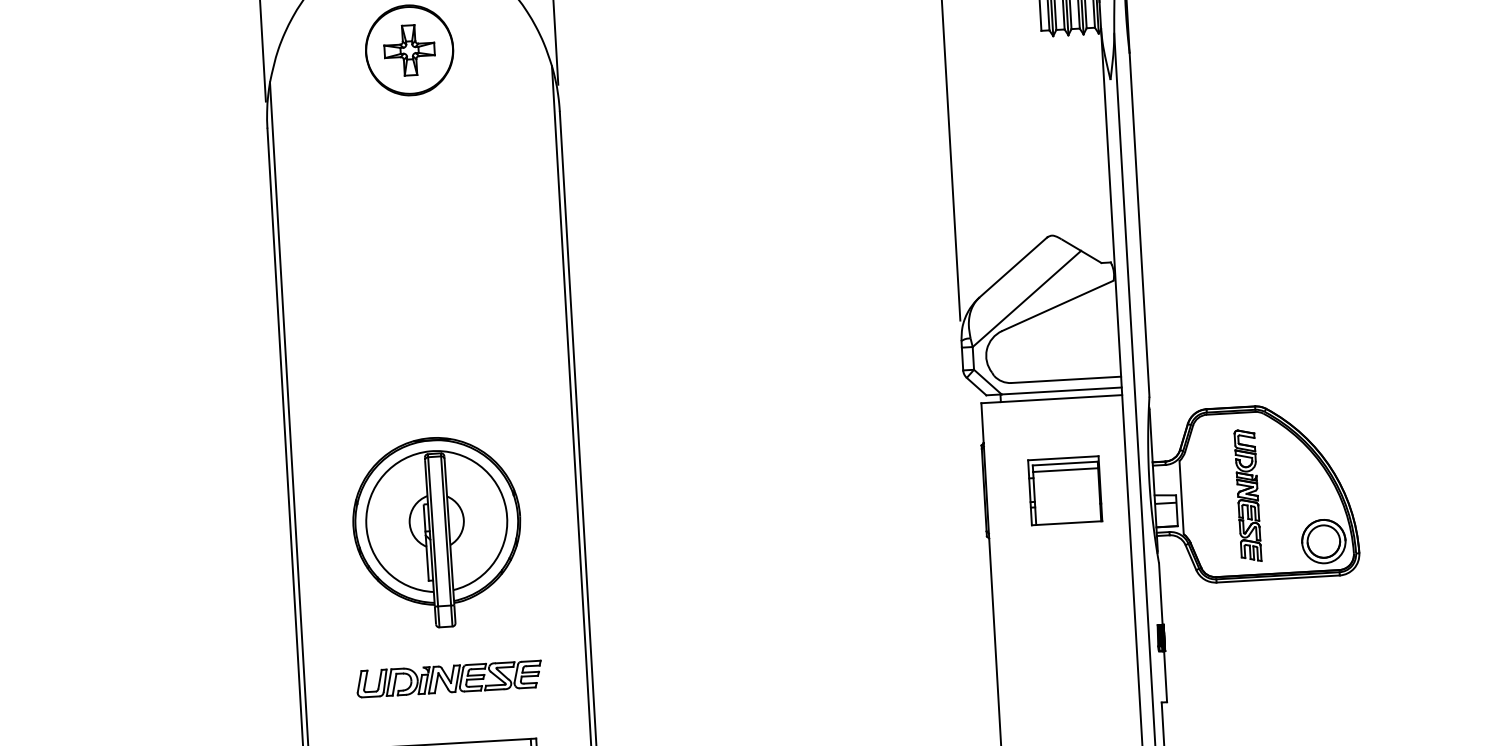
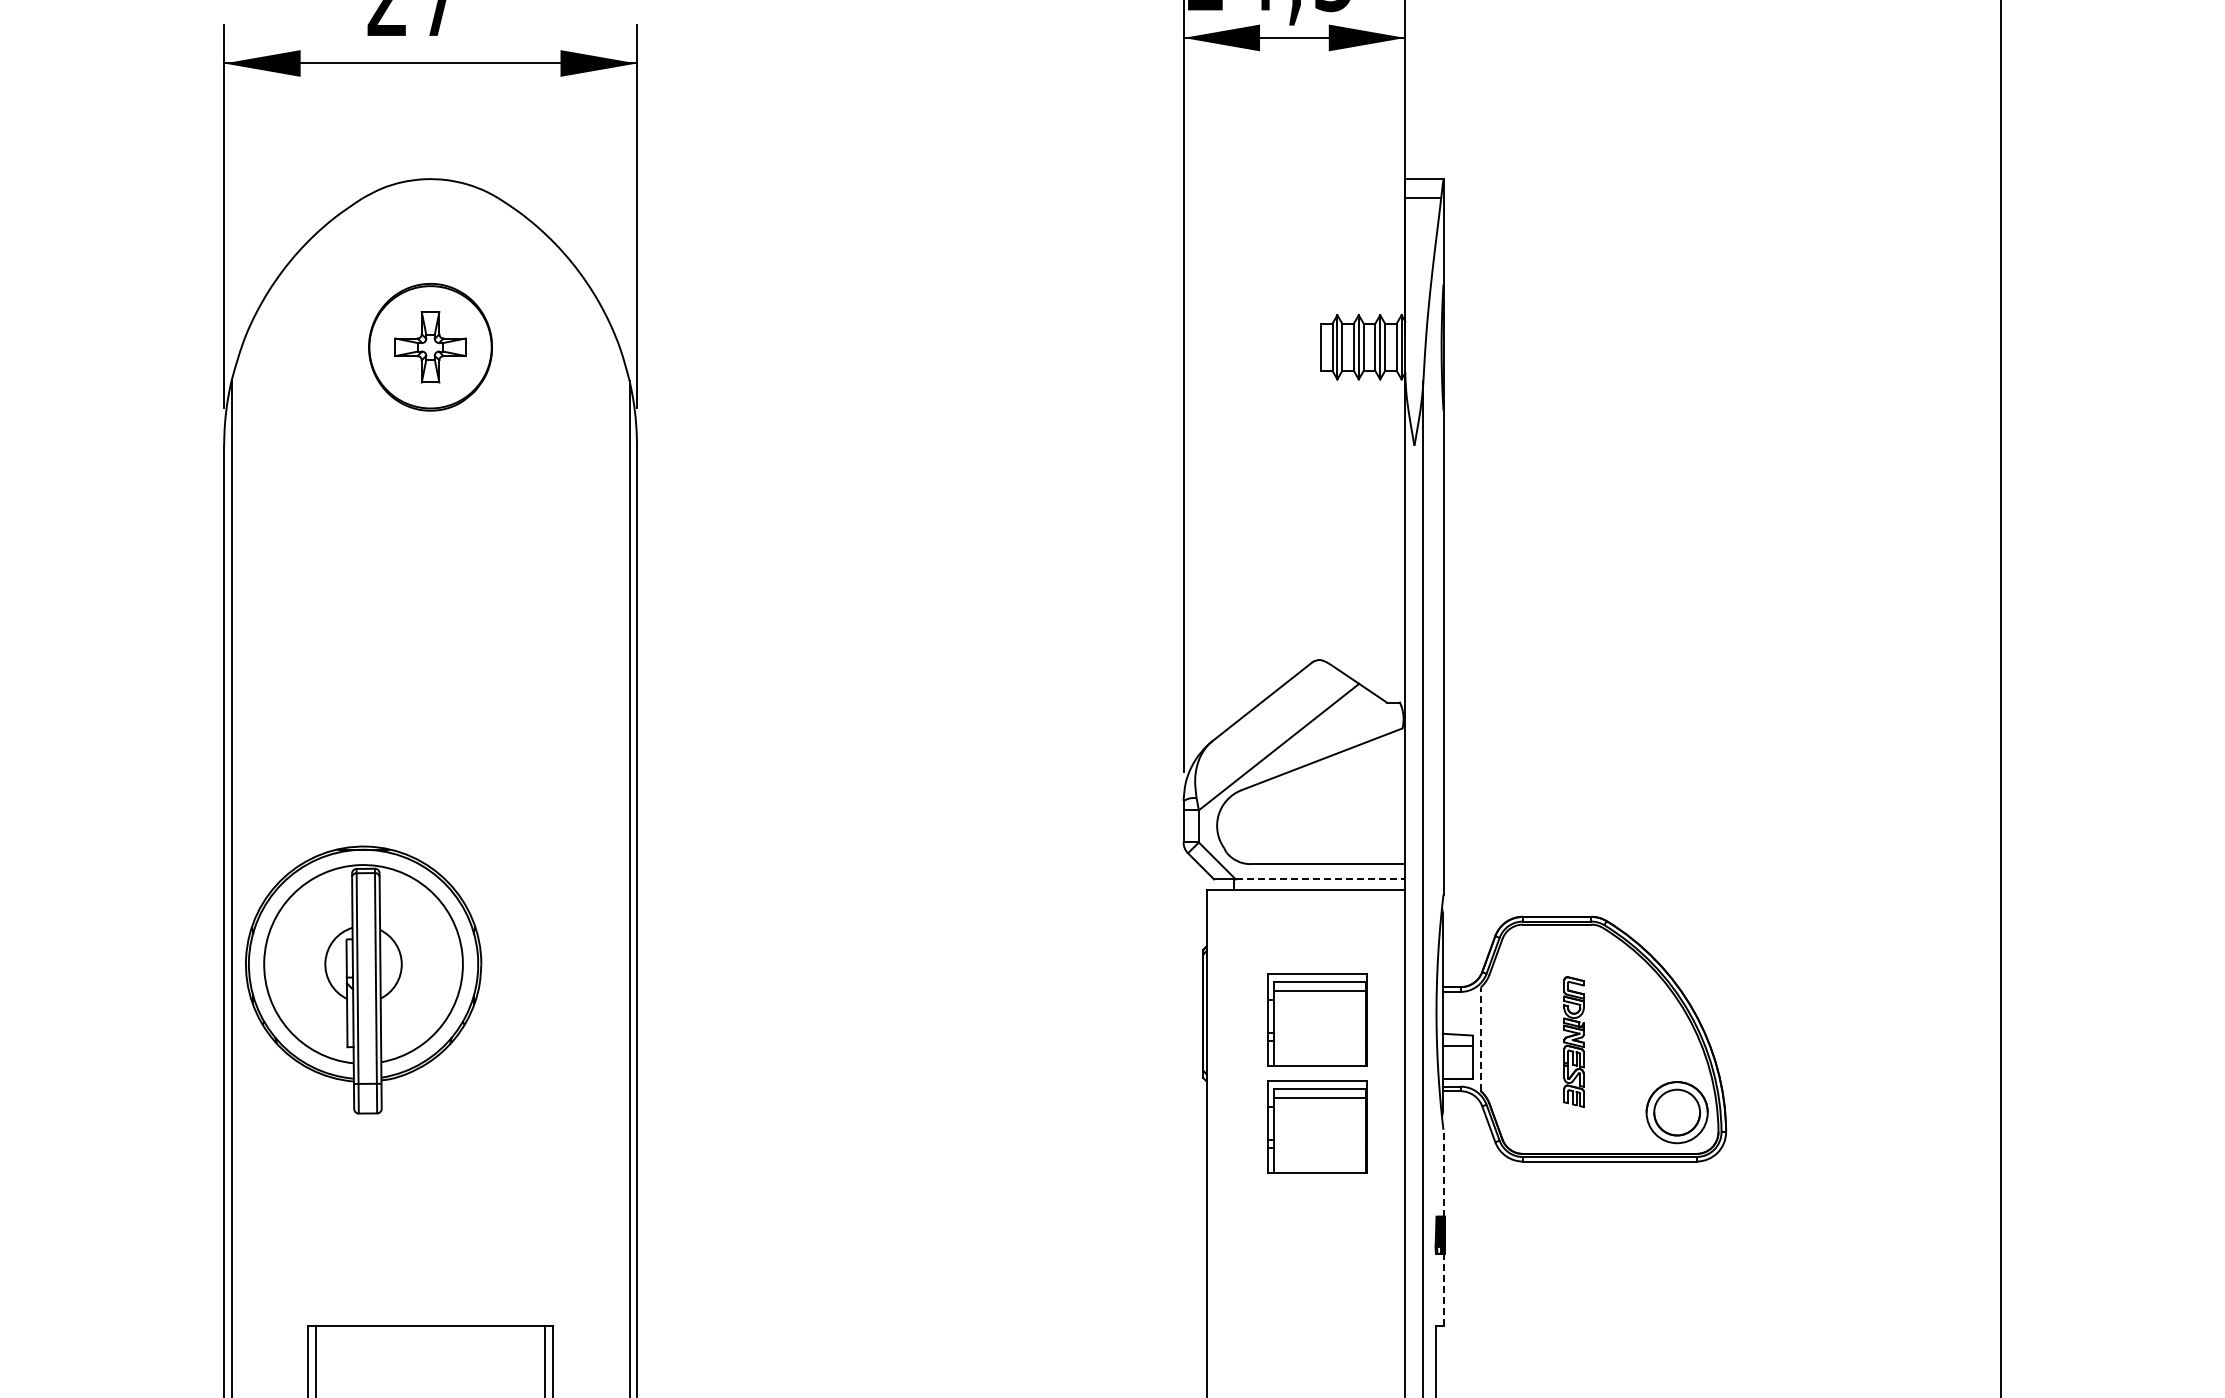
line: (1061, 391) -> (1320, 879), solid -> dashed
part: (1247, 495) -> (1573, 1041), size x0.7
line: (1181, 497) -> (1480, 1039), solid -> dashed
part: (437, 532) -> (363, 979), moved
part: (1069, 566) -> (1317, 1126), added
line: (1160, 593) -> (1443, 1172), solid -> dashed
line: (1165, 676) -> (1443, 1289), solid -> dashed
part: (449, 678) -> (435, 1234), removed

